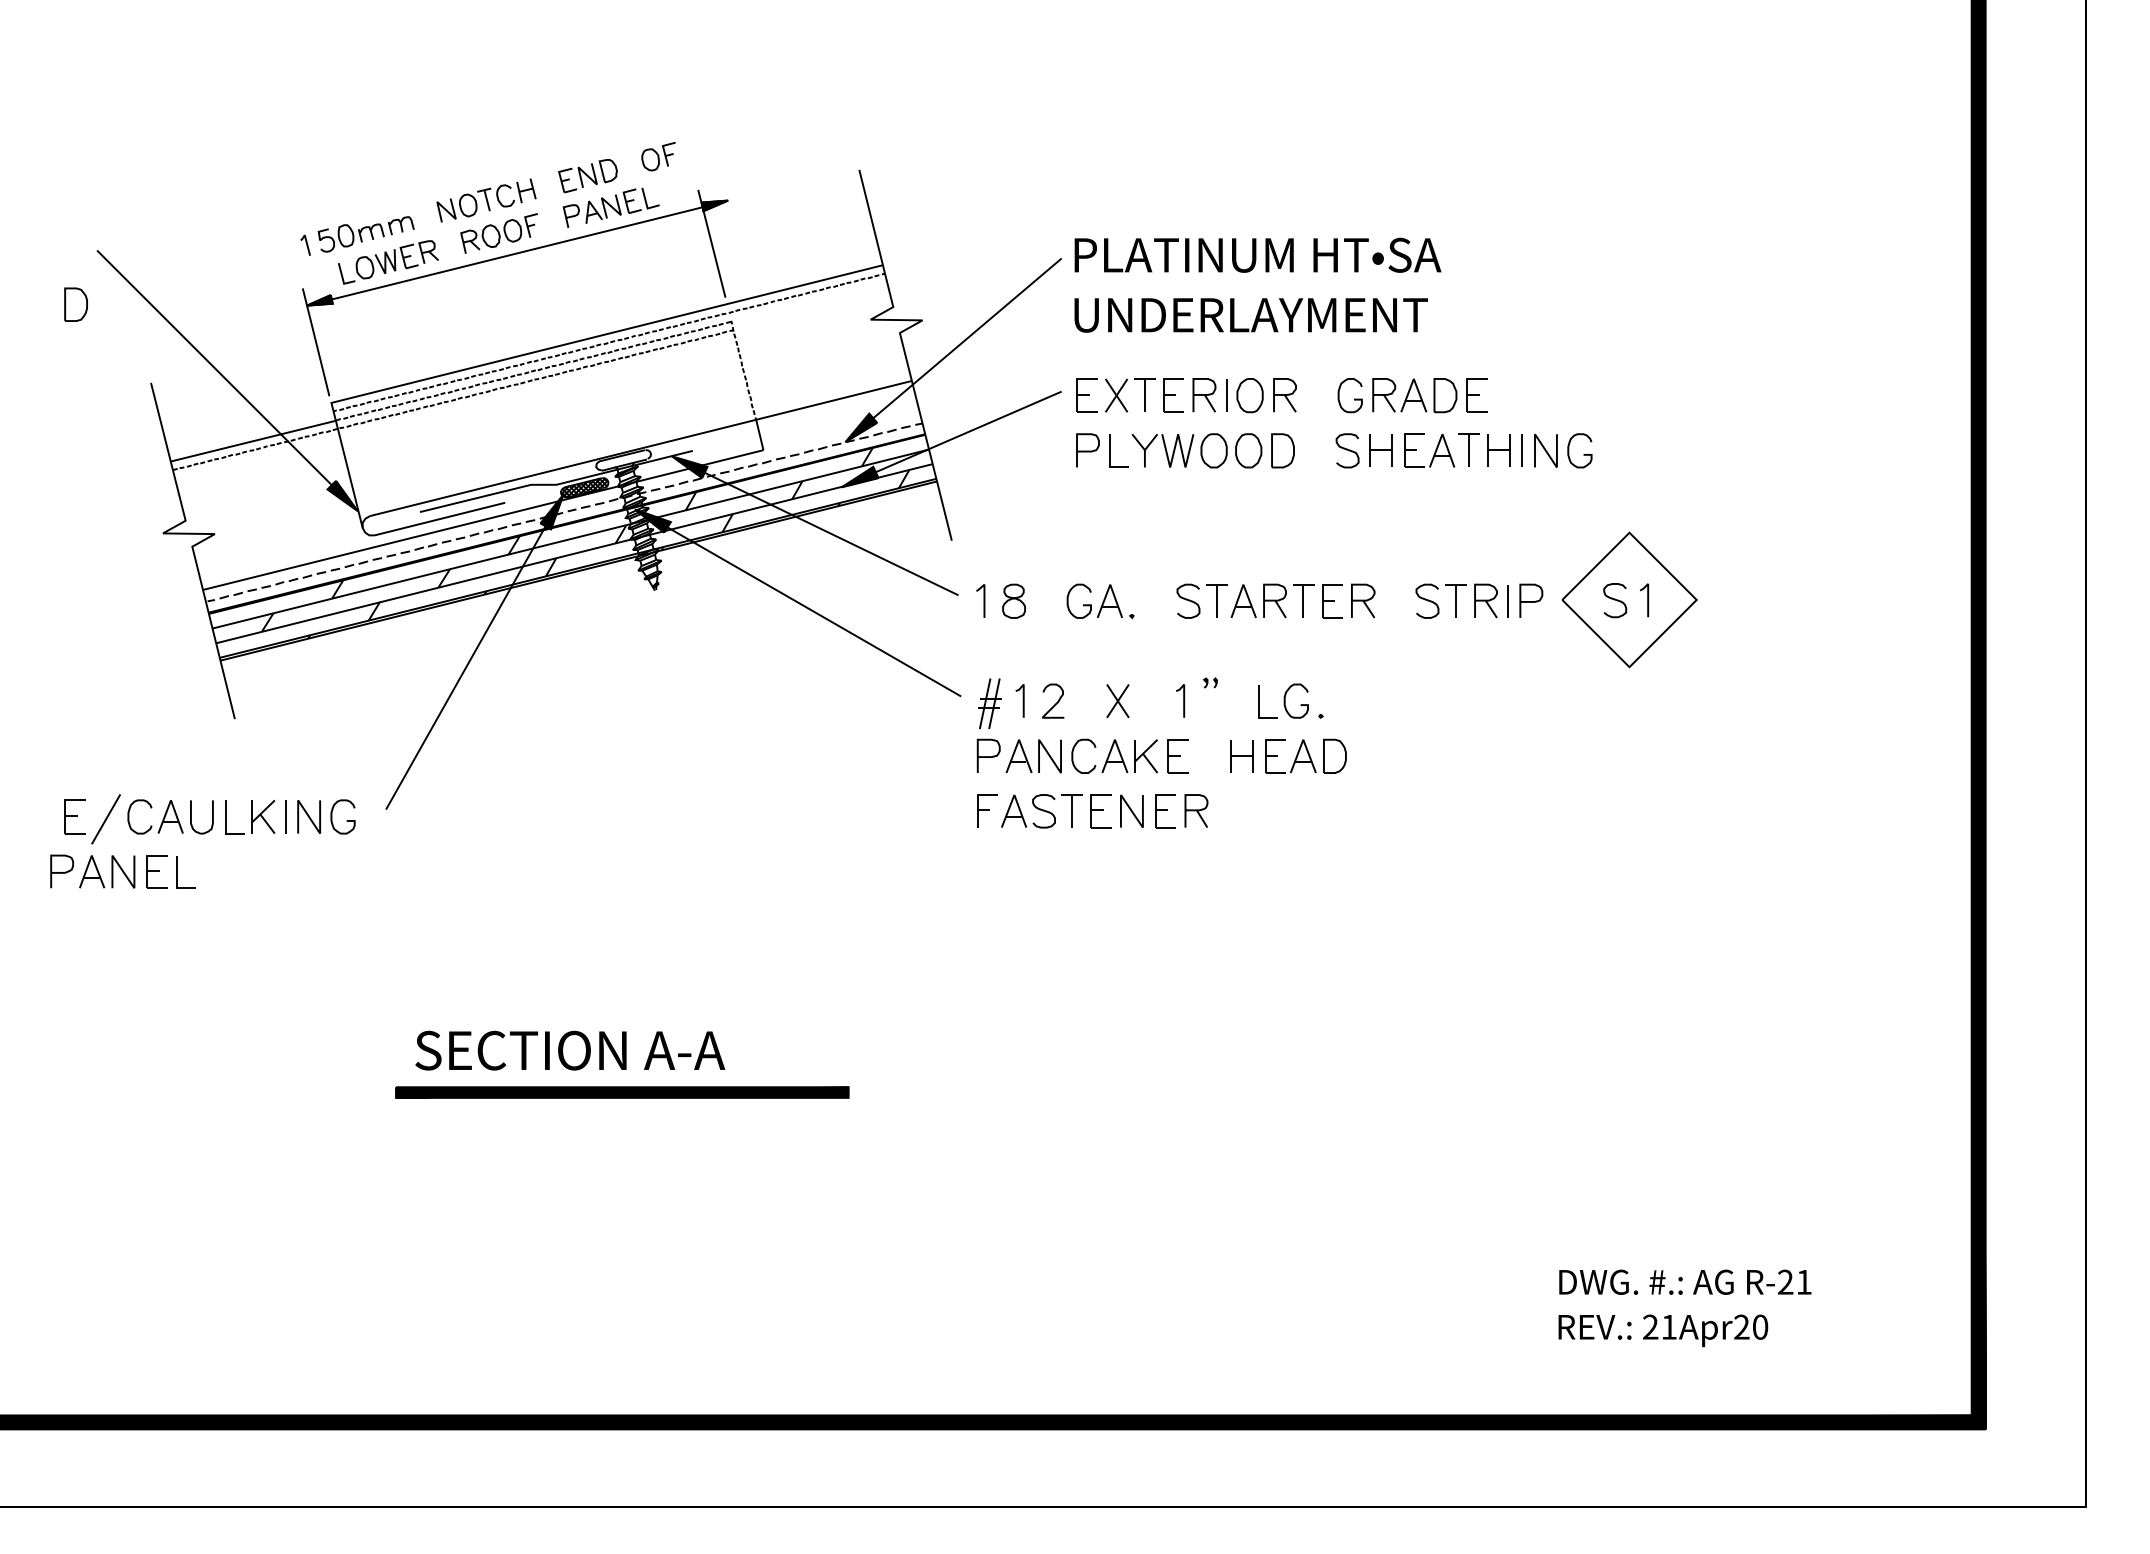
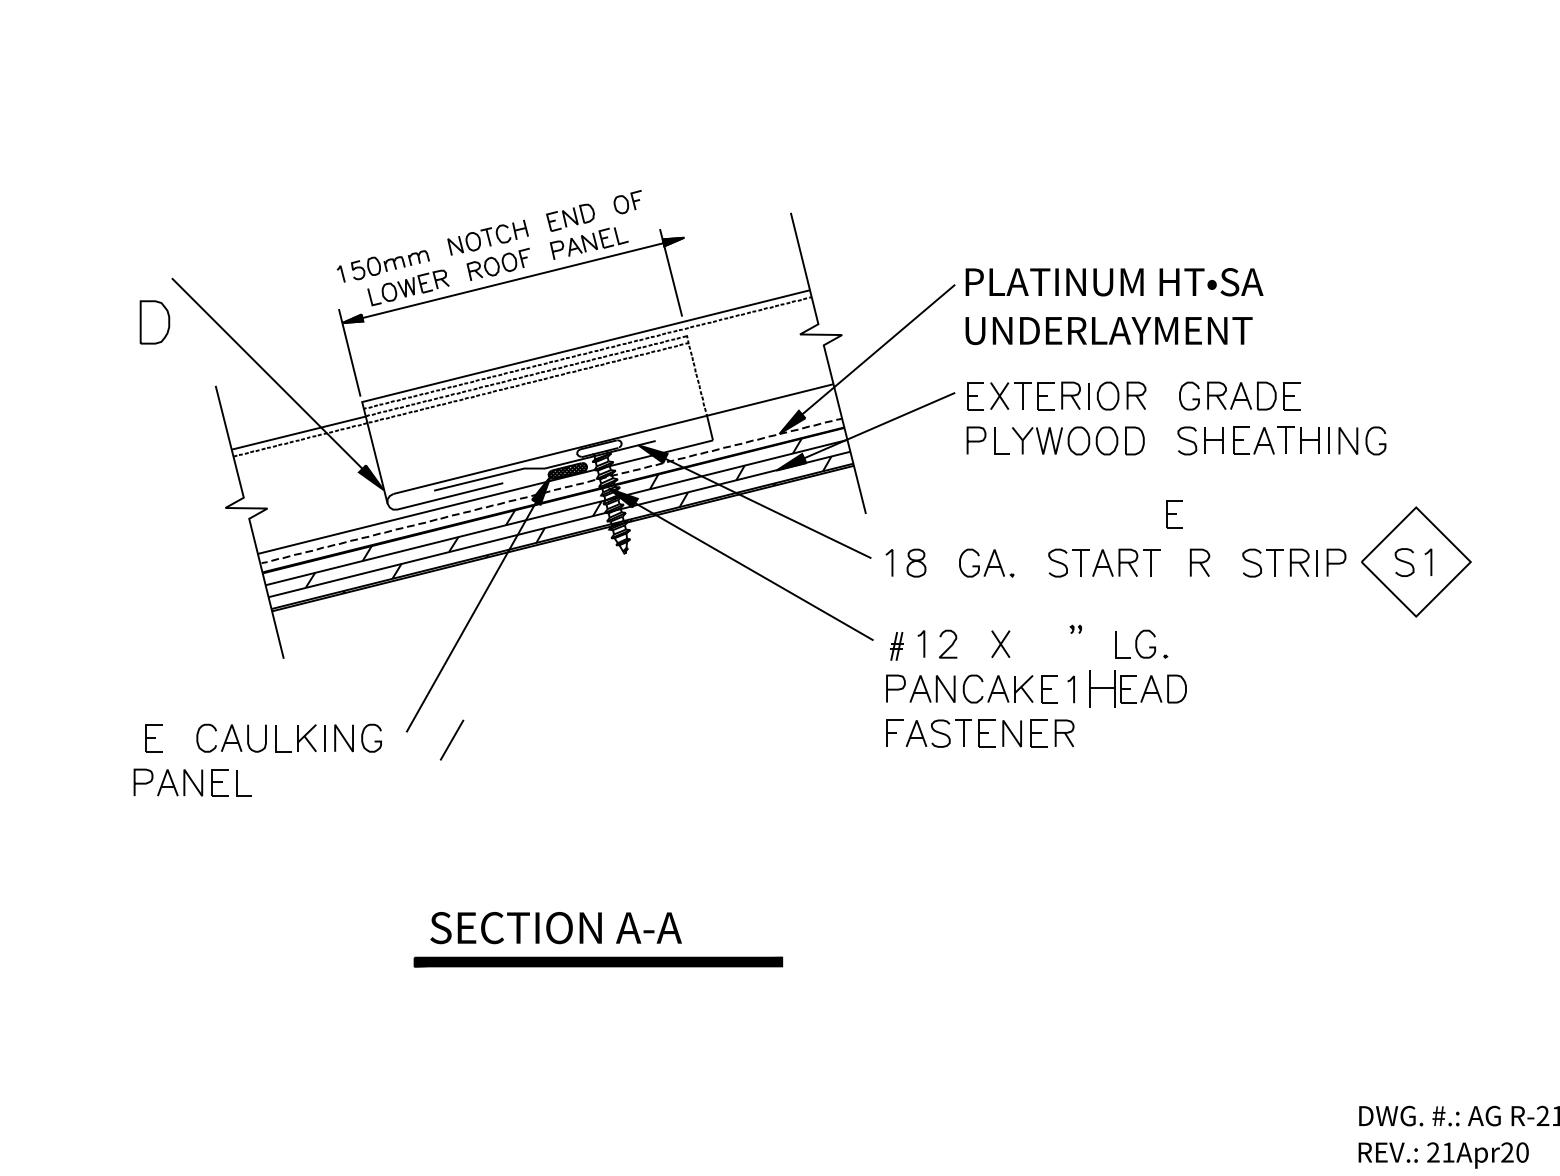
part: (75, 304) -> (154, 322), size x1.6
part: (1332, 601) -> (1175, 514), moved
line: (1183, 700) -> (1073, 689), moved
part: (989, 703) -> (896, 646), size x0.7
part: (1241, 756) -> (1101, 689), size x1.4
line: (105, 819) -> (451, 740), moved

